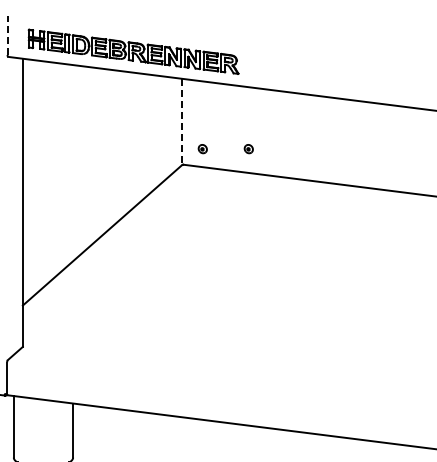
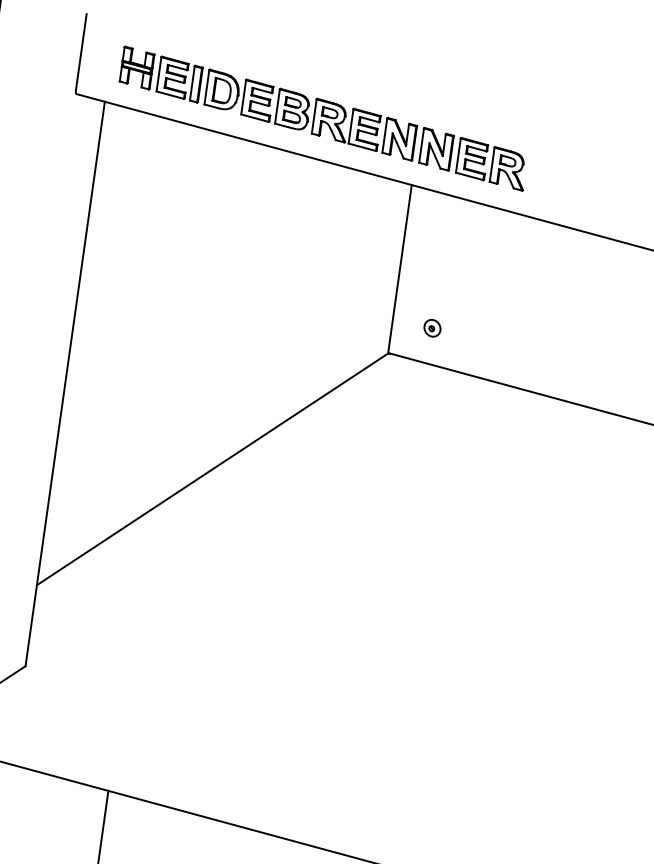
line: (7, 35) -> (81, 52), dashed -> solid
line: (182, 122) -> (399, 270), dashed -> solid
part: (248, 149) -> (521, 341), removed

